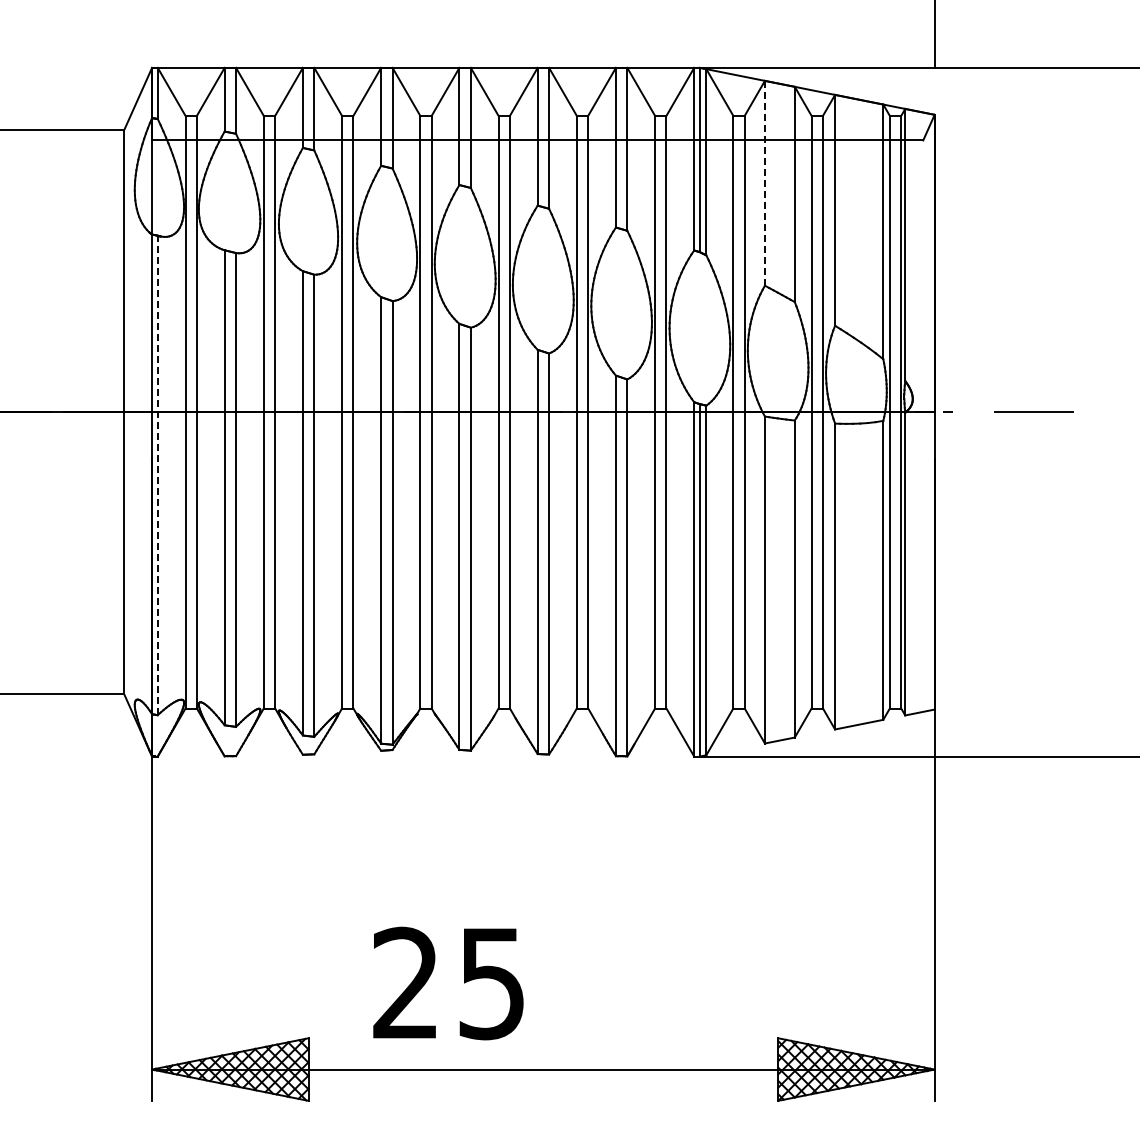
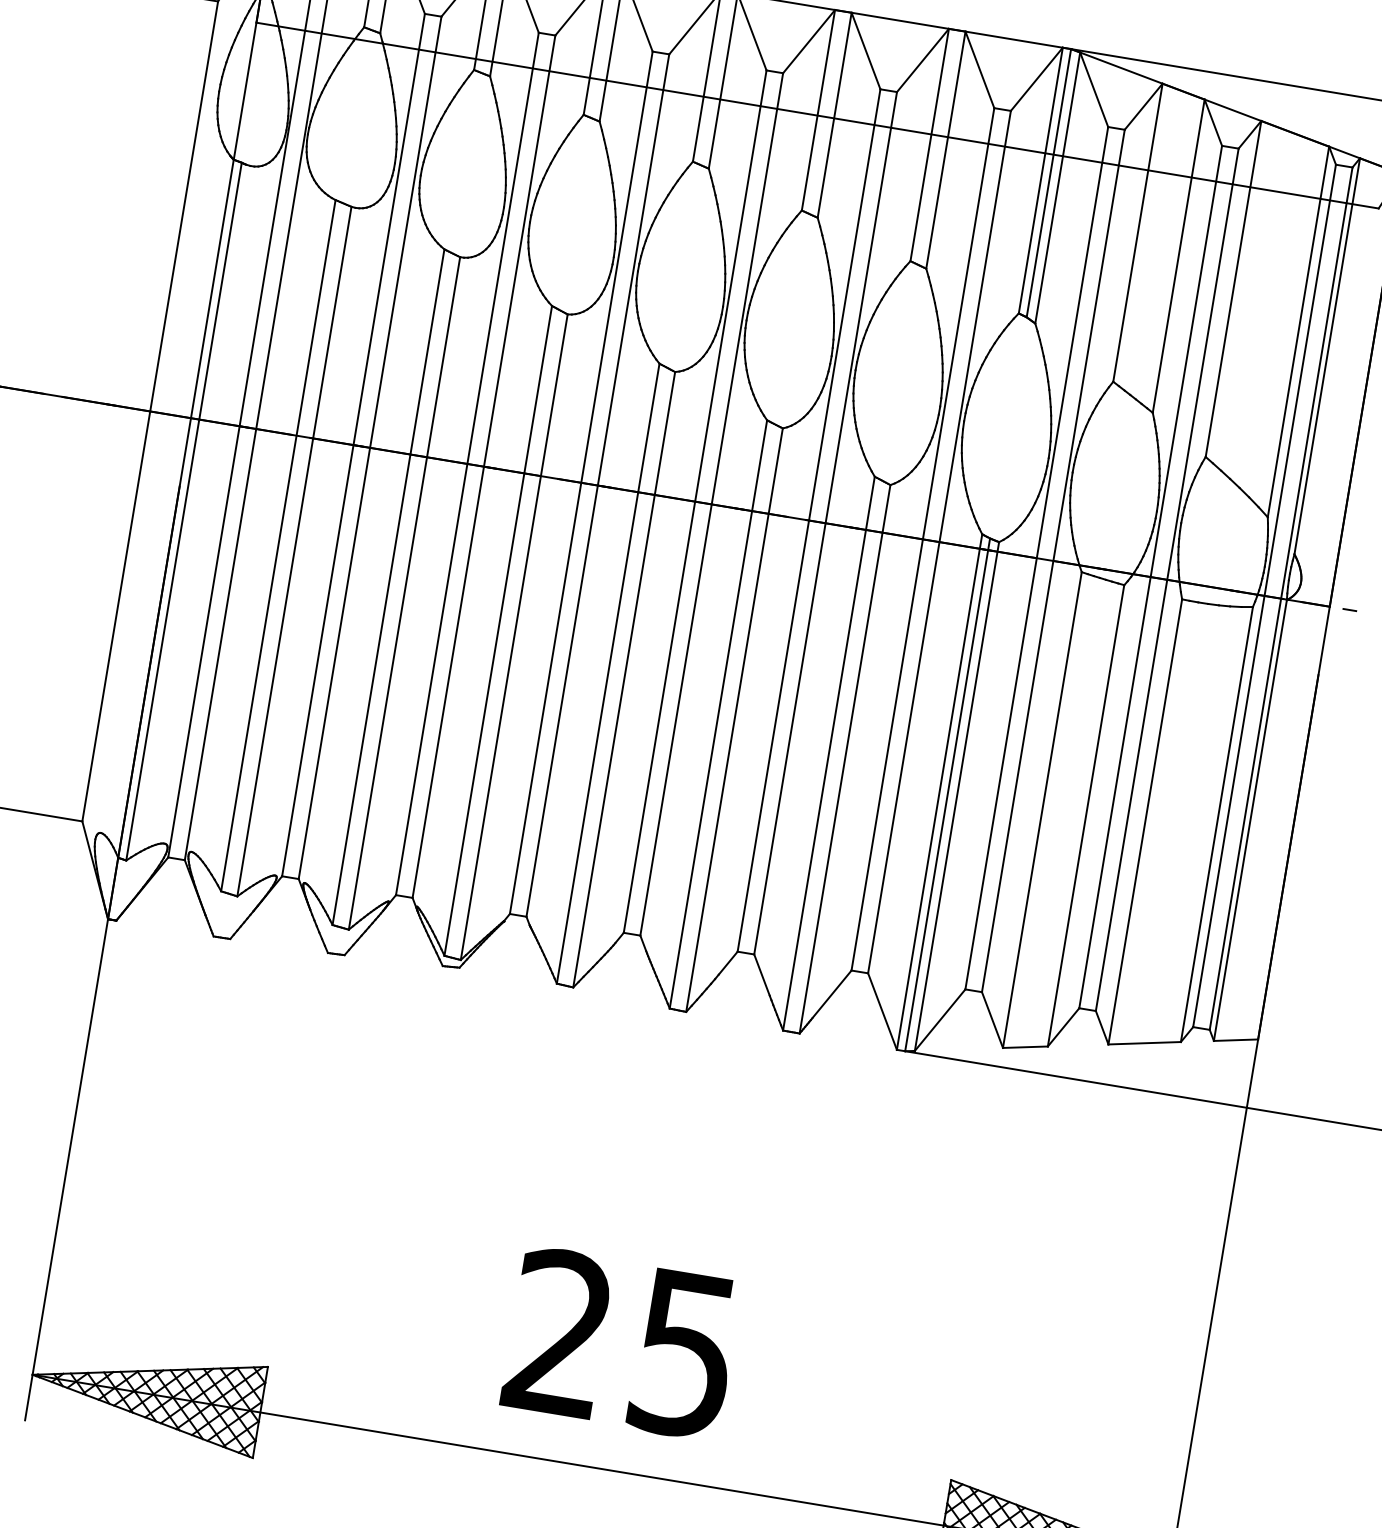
line: (764, 182) -> (1137, 231), dashed -> solid
line: (157, 475) -> (183, 511), dashed -> solid
text: (448, 983) -> (621, 1343), moved

